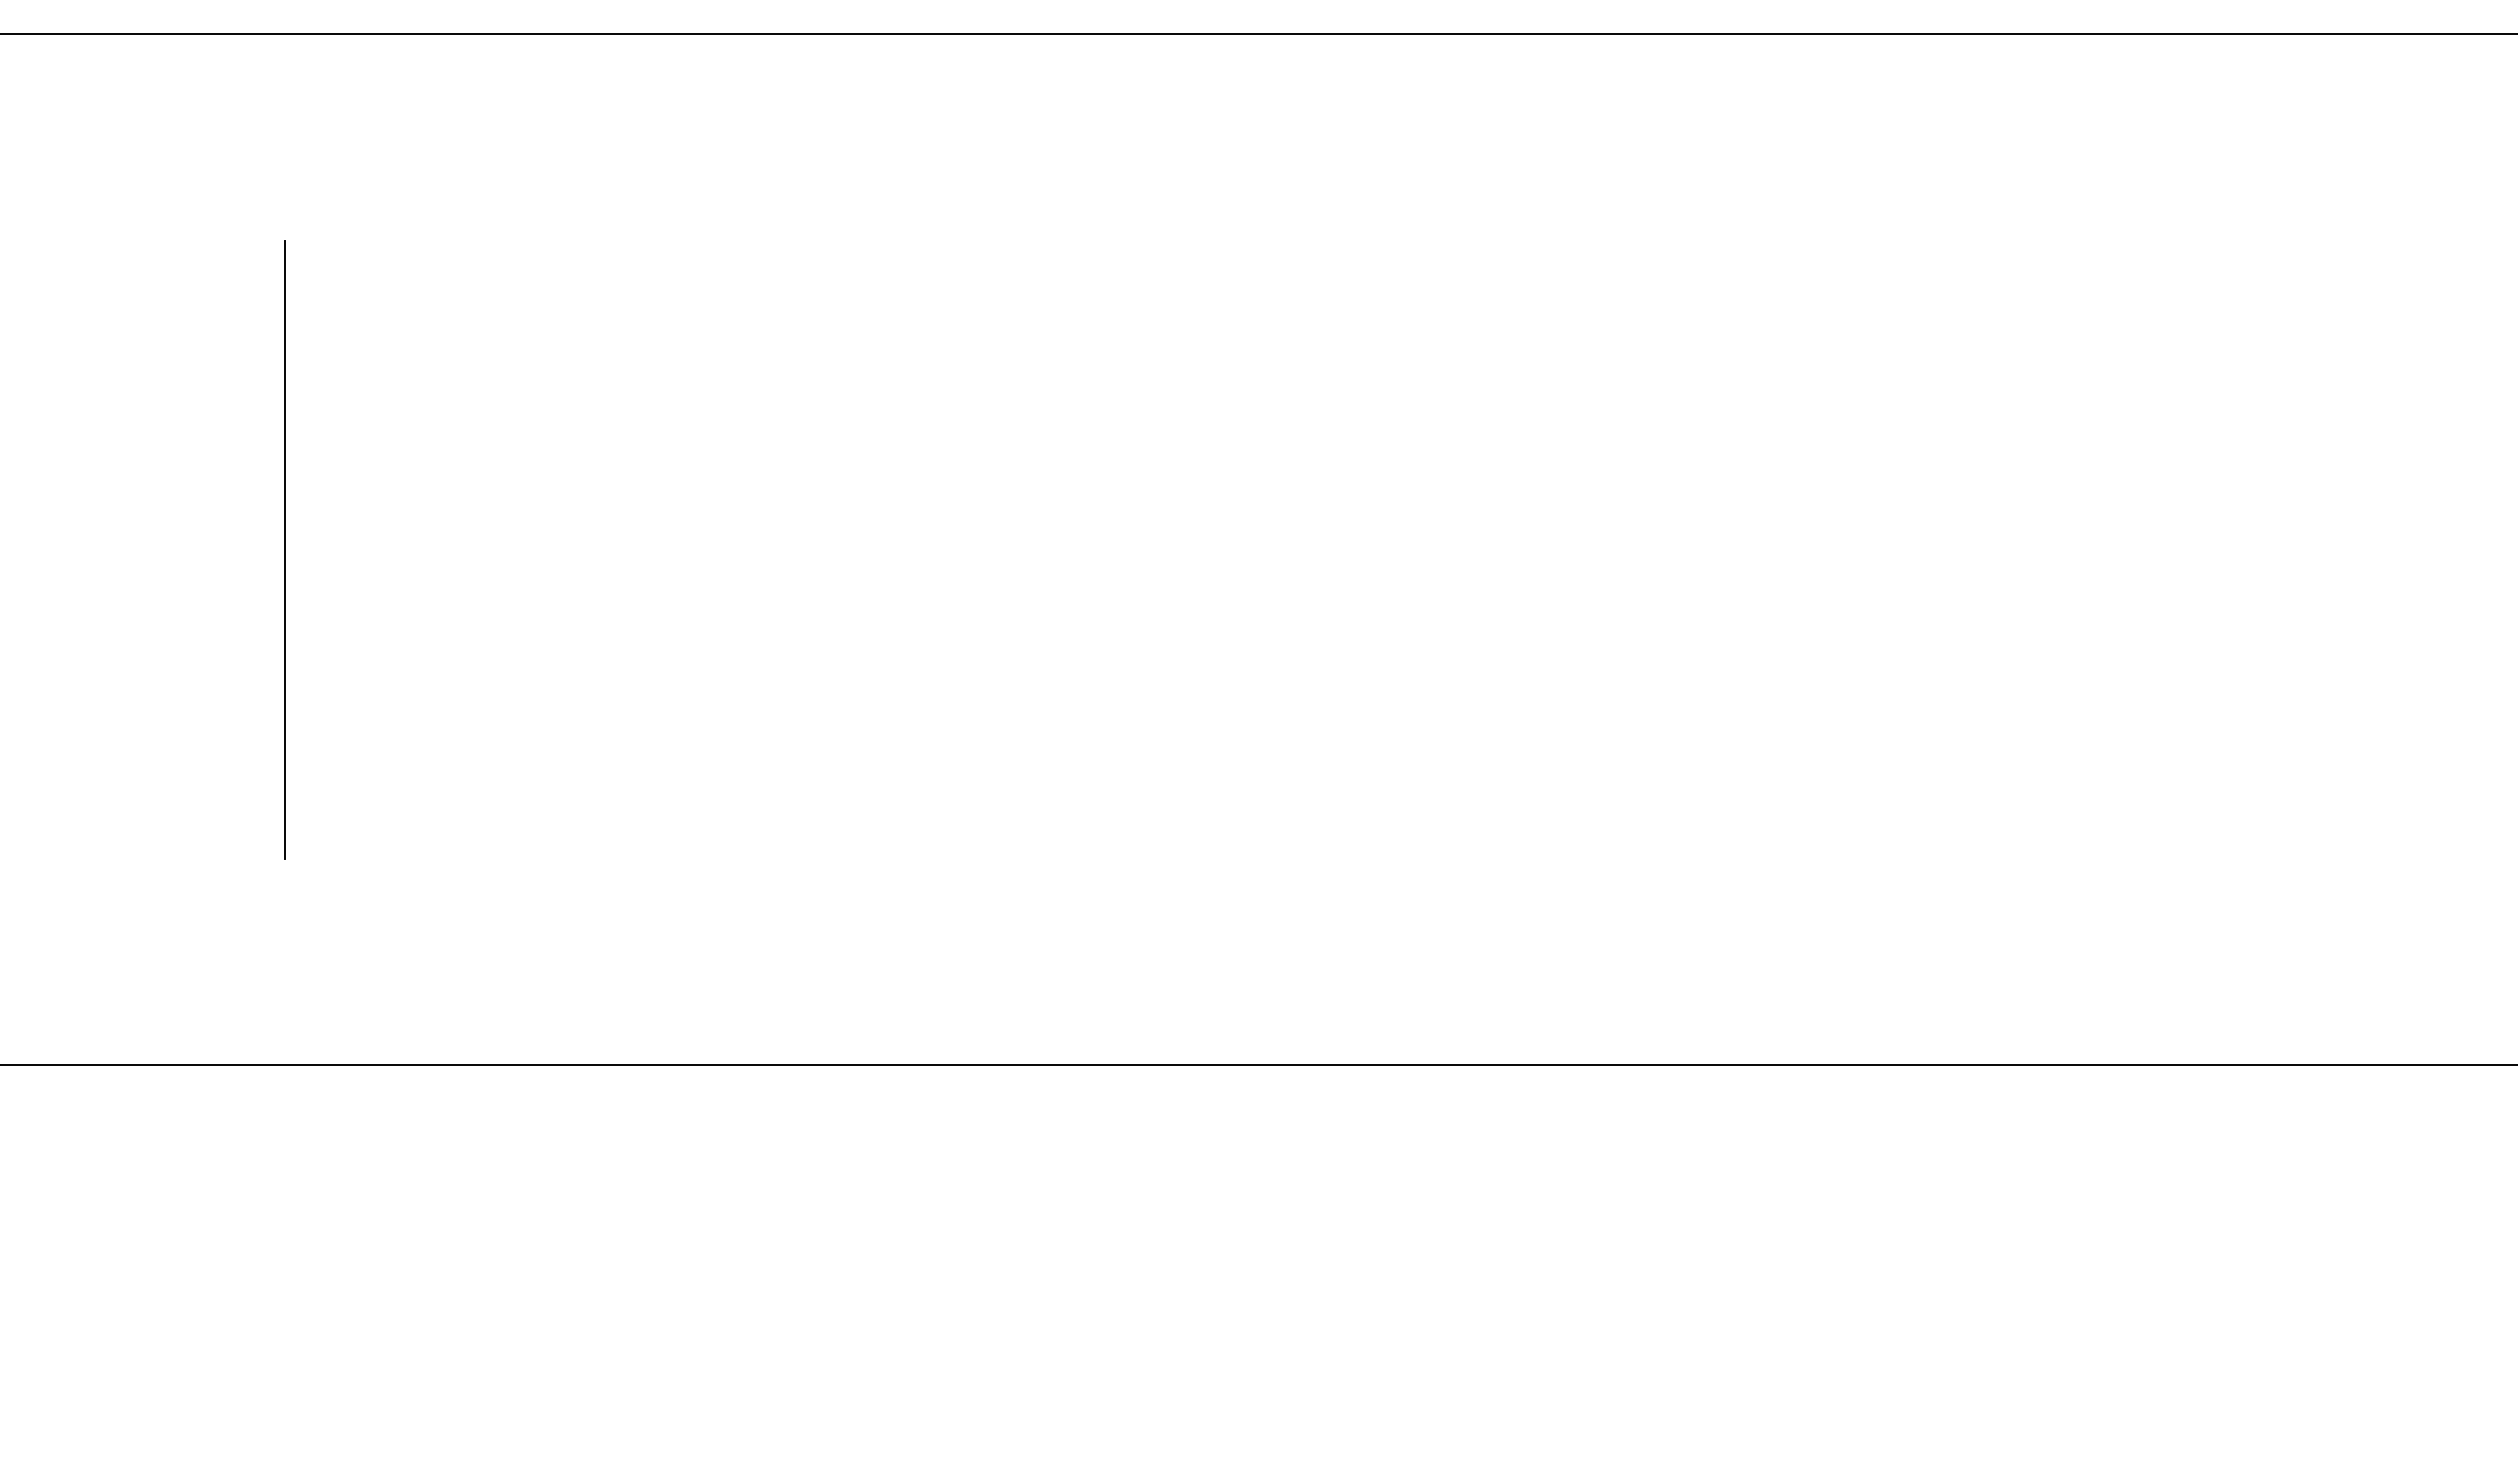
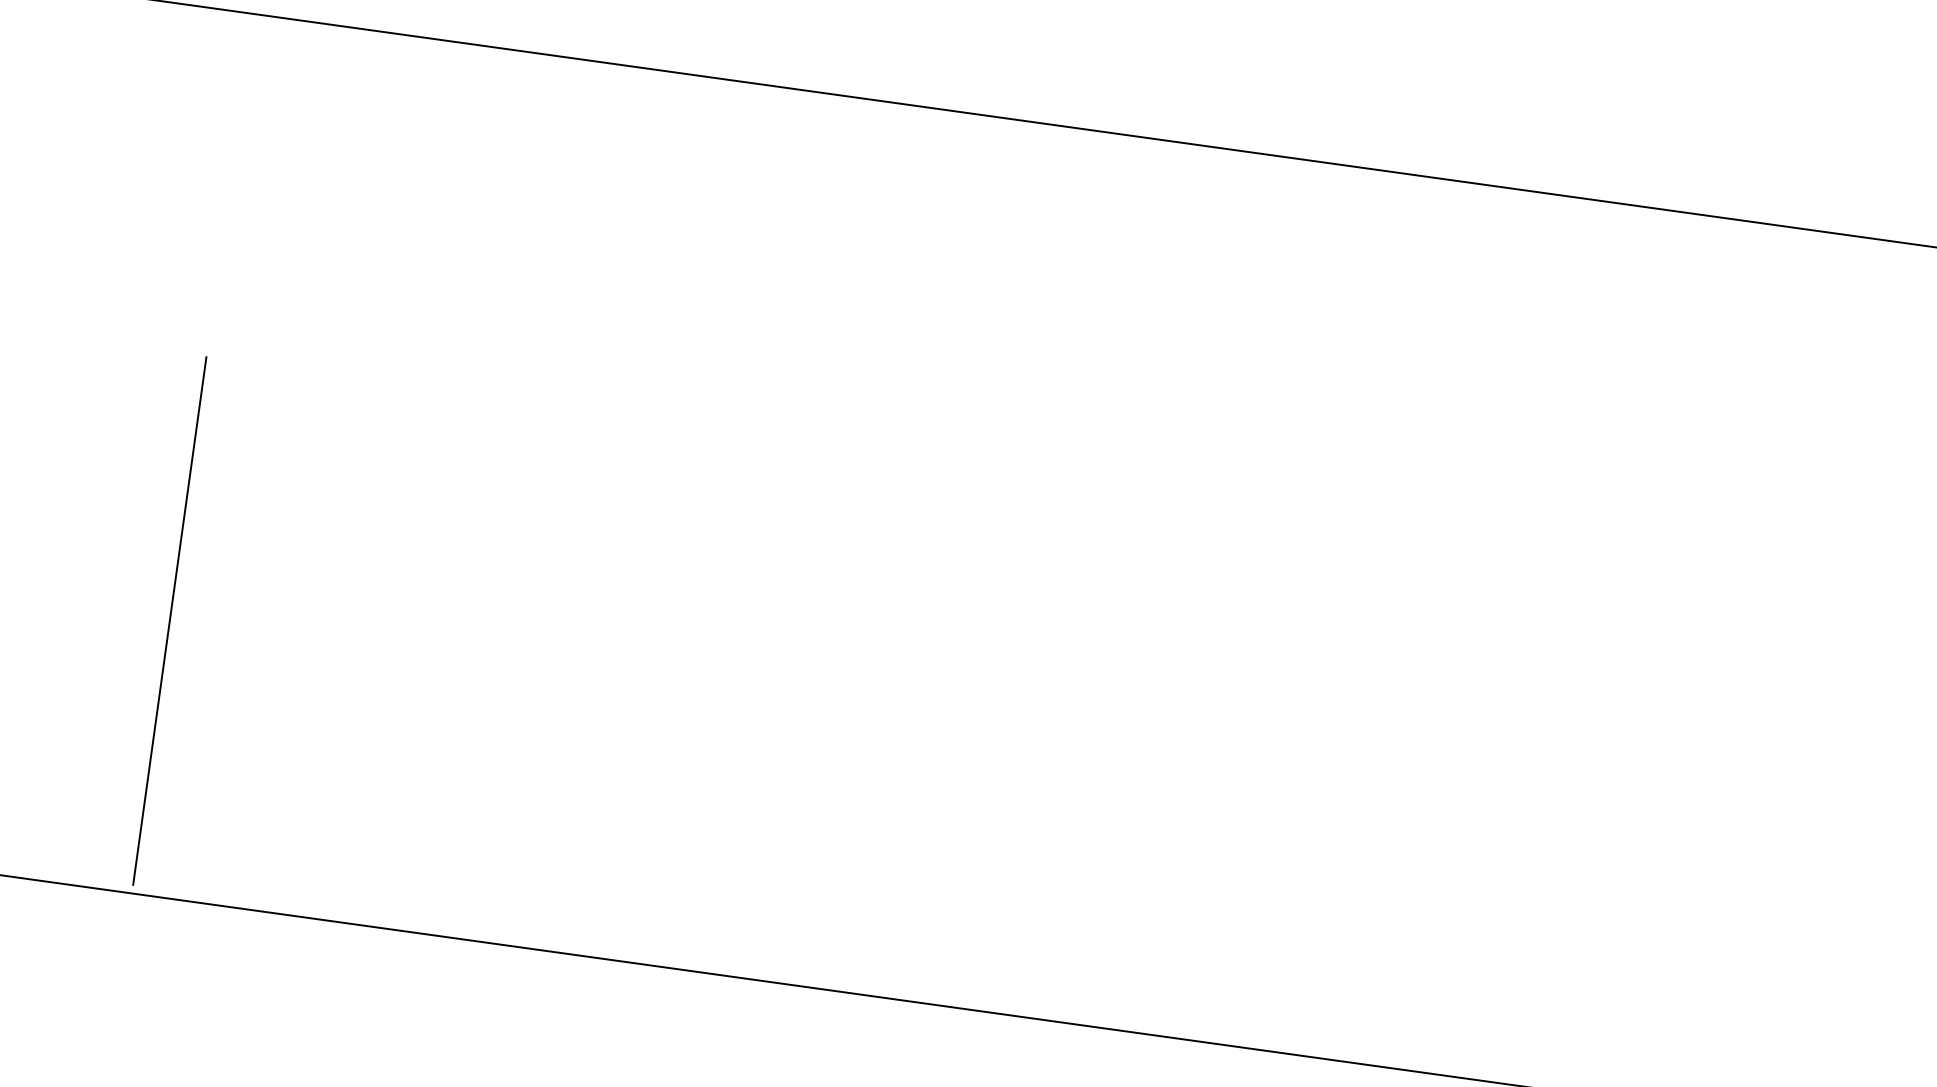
line: (284, 549) -> (169, 620), moved

